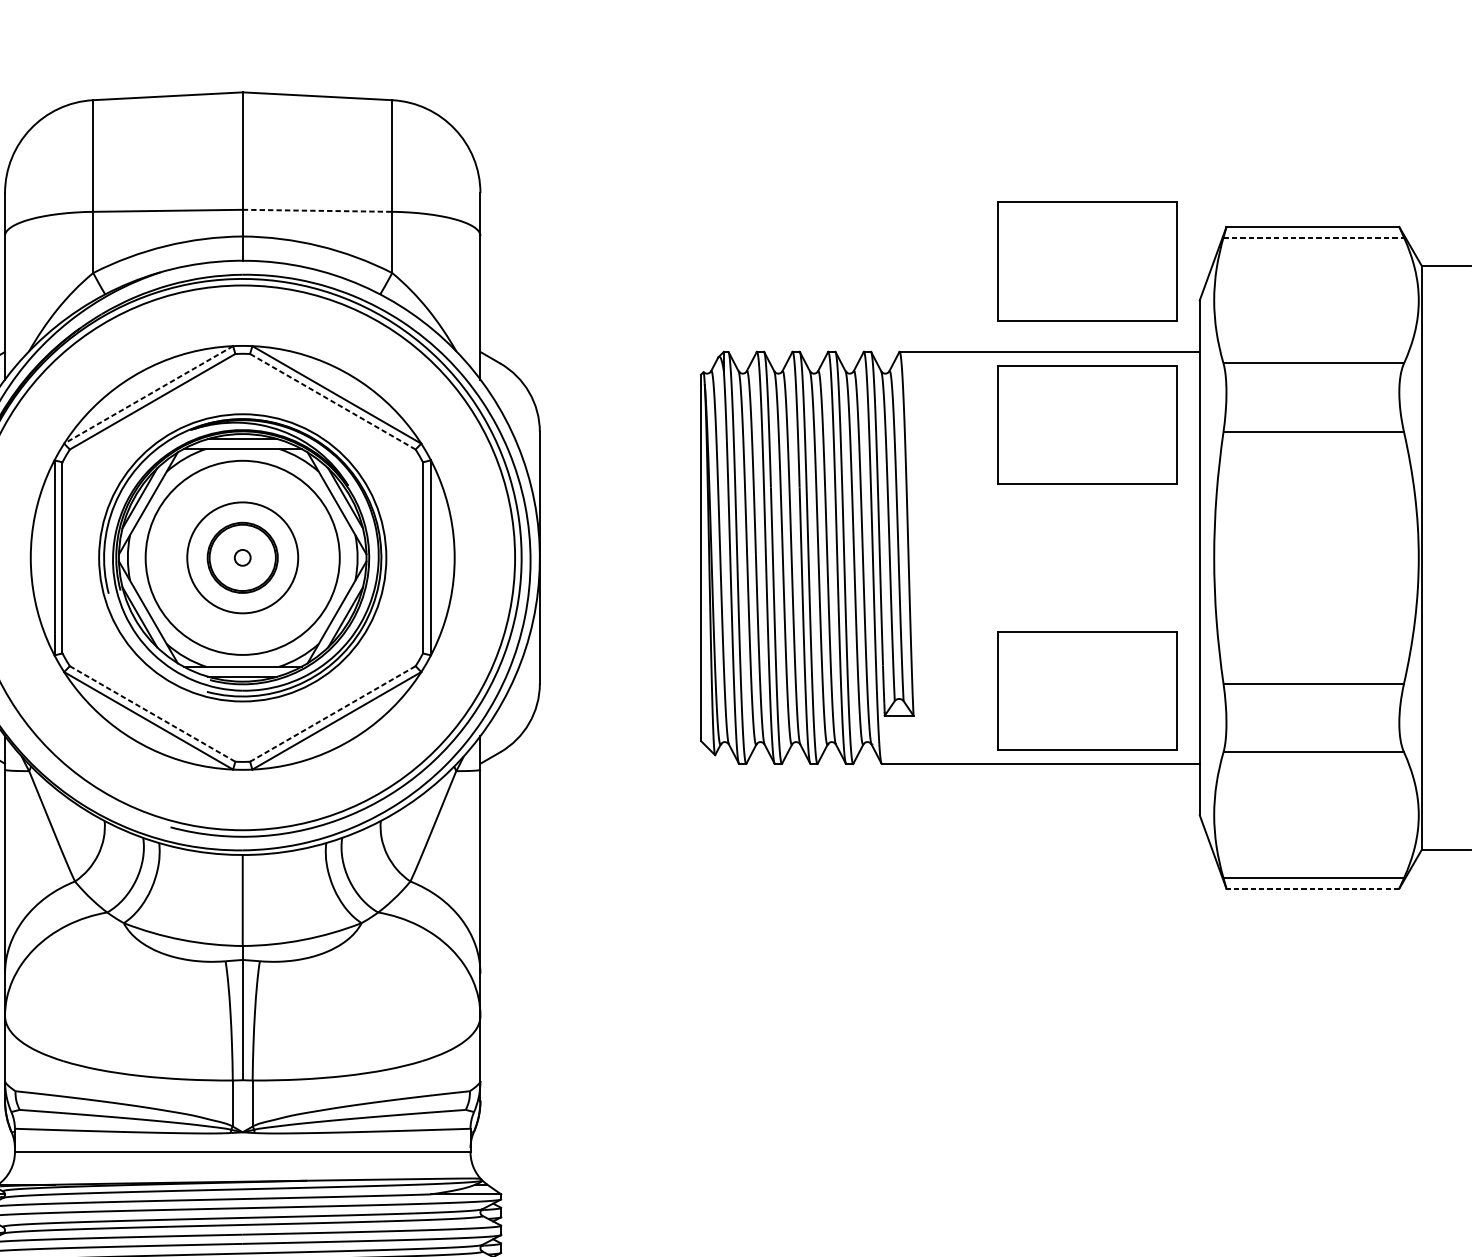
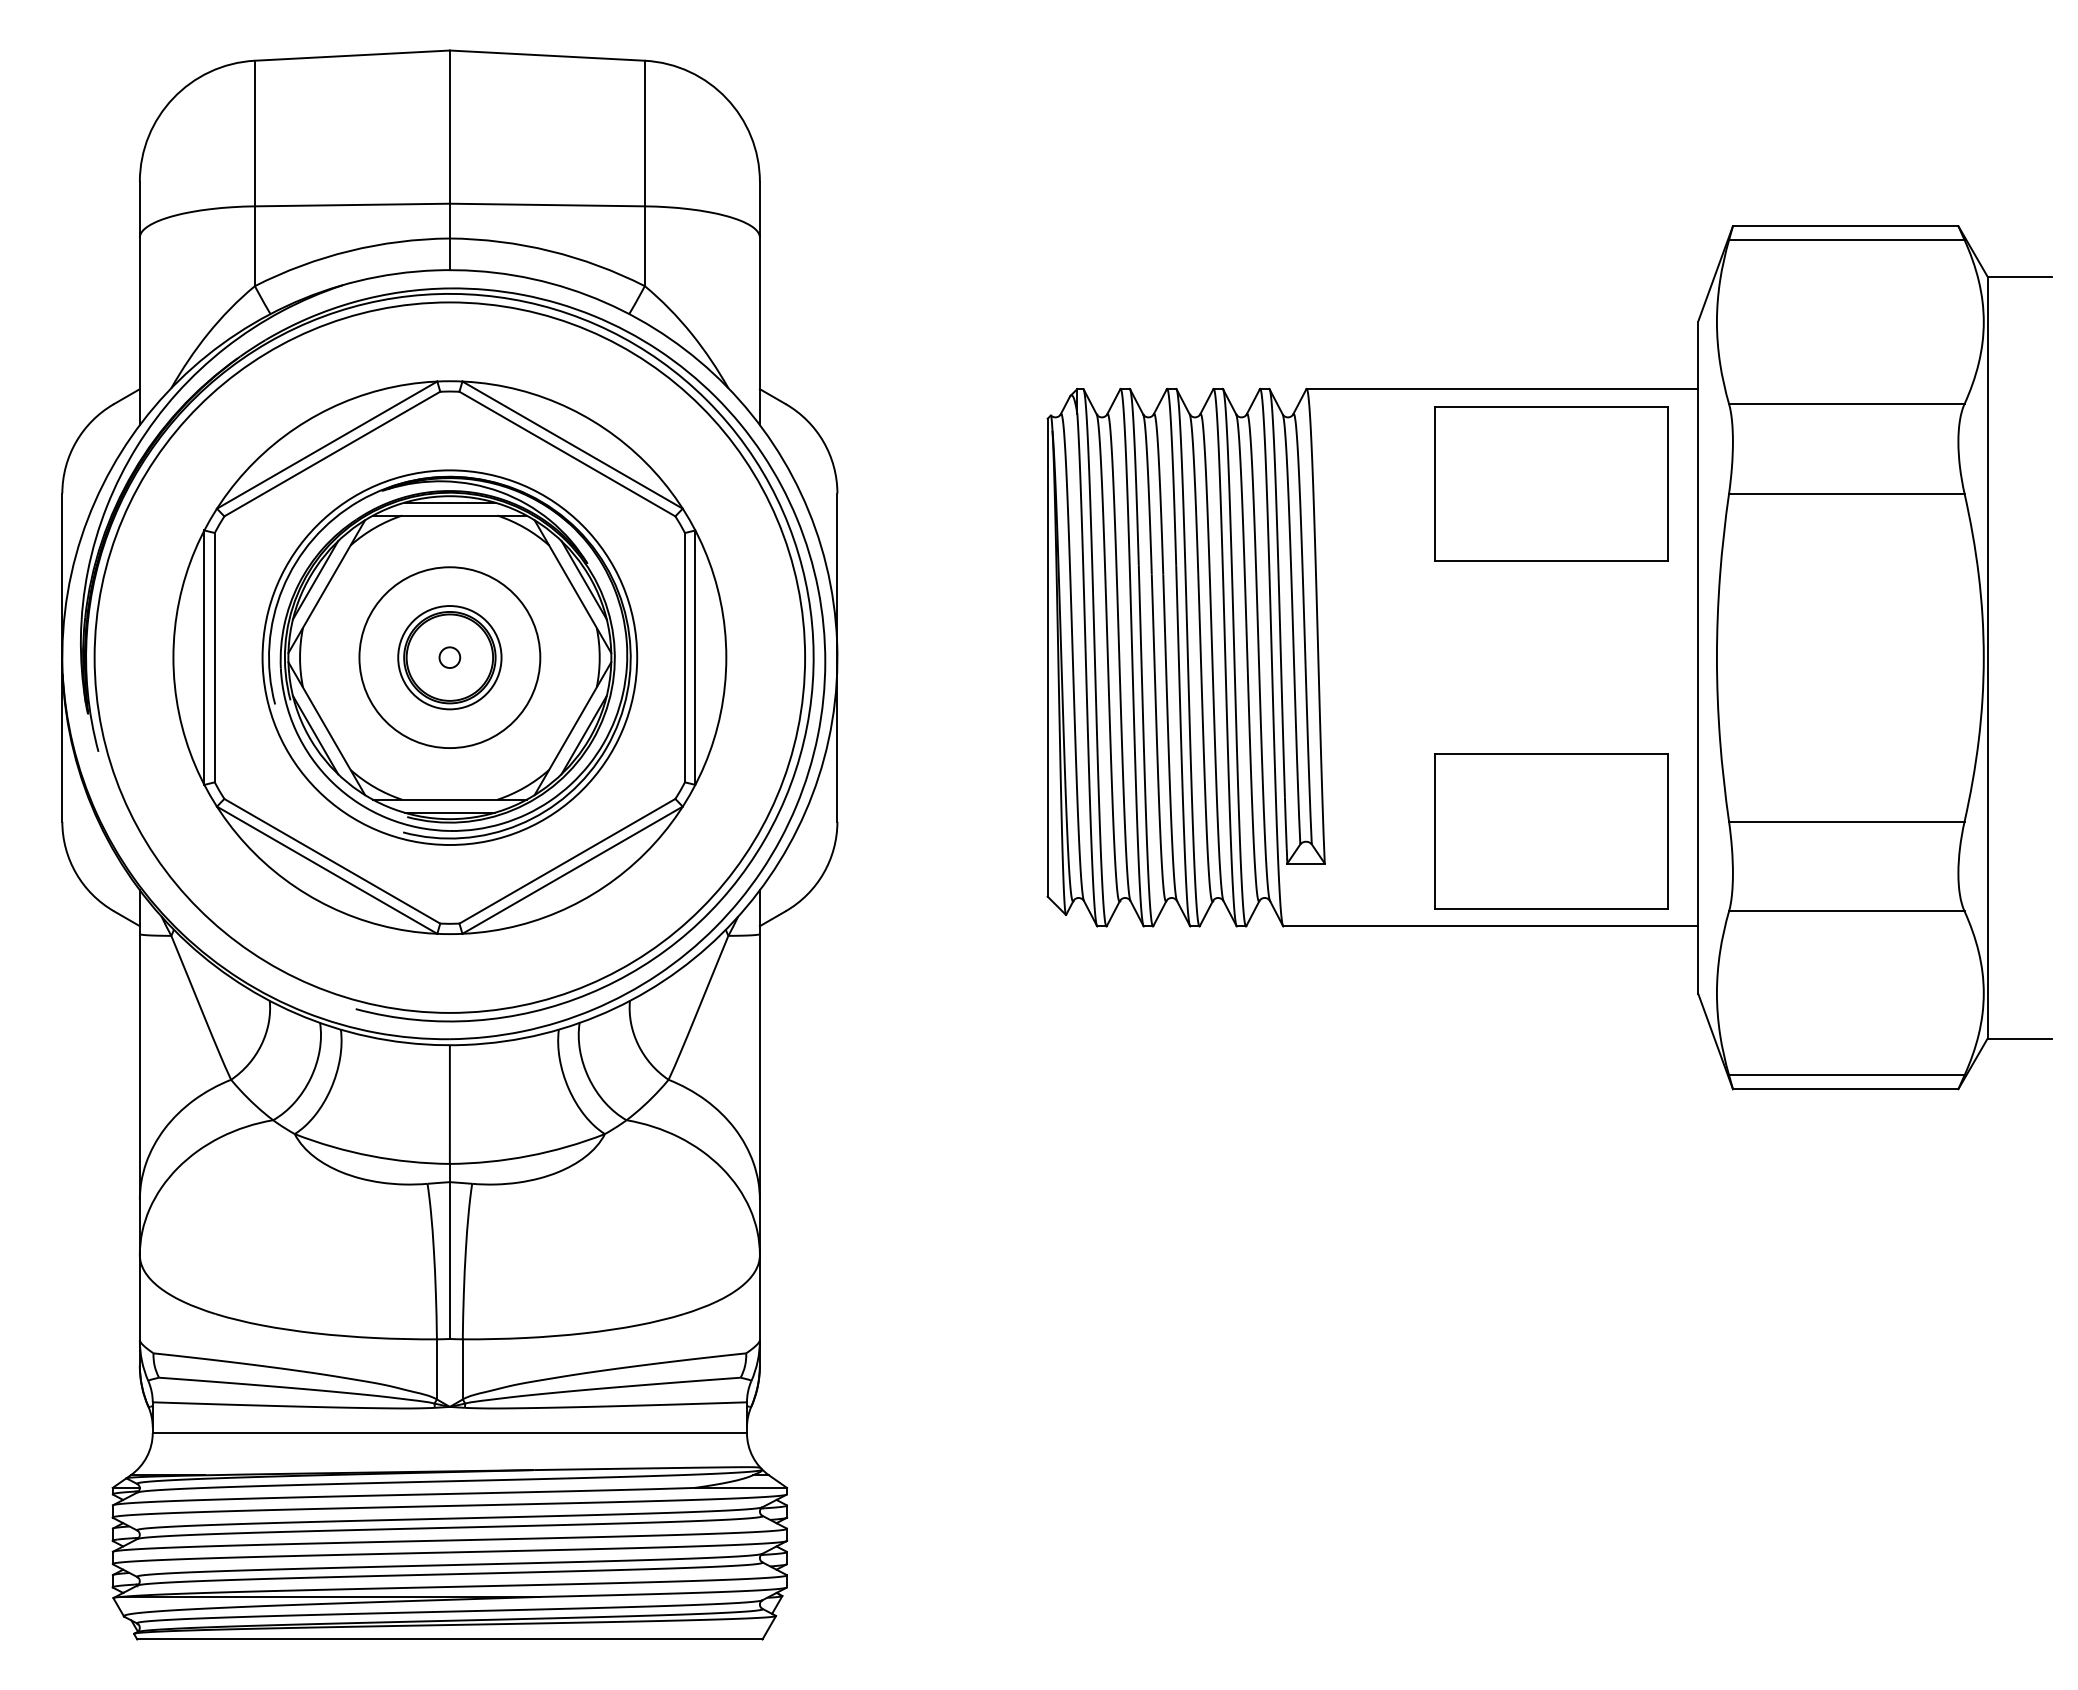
line: (317, 211) -> (547, 205), dashed -> solid
line: (1313, 238) -> (1846, 240), dashed -> solid
part: (1087, 261) -> (1551, 270), removed
line: (148, 395) -> (326, 445), dashed -> solid
line: (332, 402) -> (567, 454), dashed -> solid
circle: (242, 557) -> (449, 657), size x0.71
circle: (242, 557) -> (449, 657), size x0.71
line: (152, 714) -> (332, 861), dashed -> solid
line: (332, 714) -> (567, 861), dashed -> solid
line: (1312, 888) -> (1845, 1089), dashed -> solid

